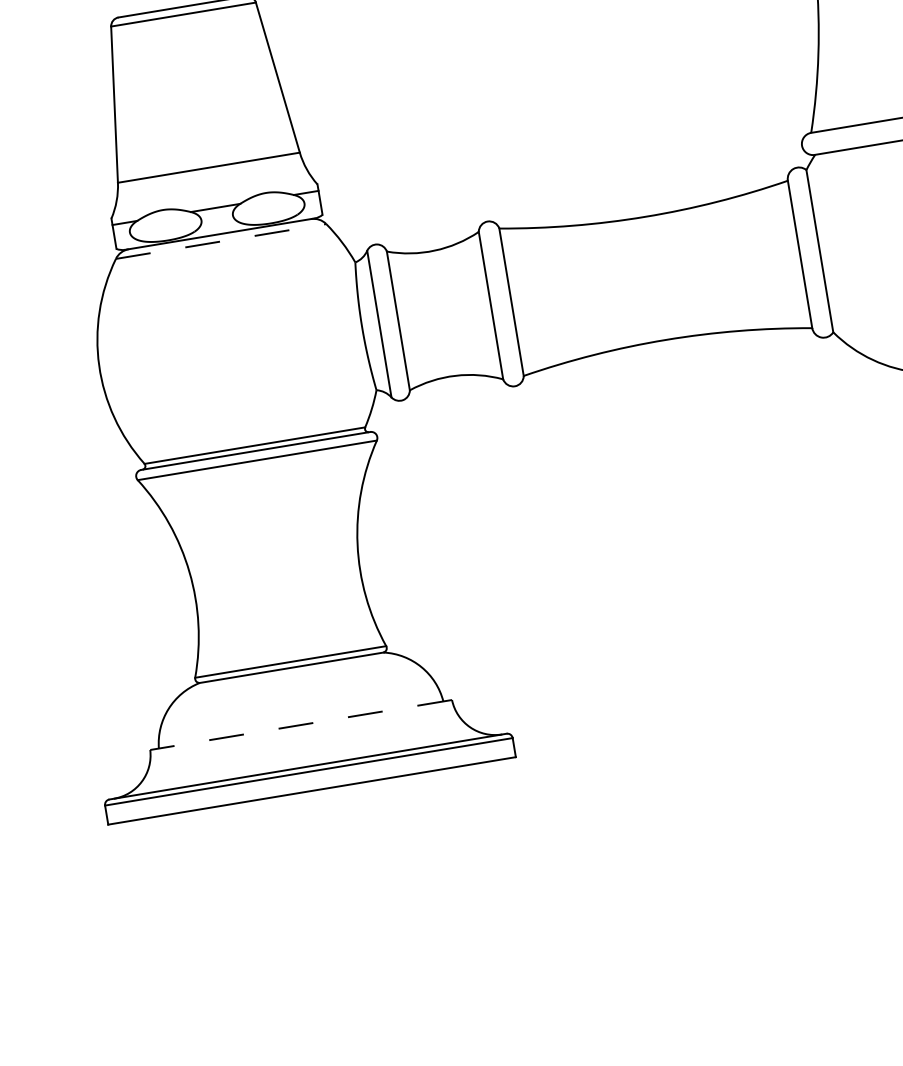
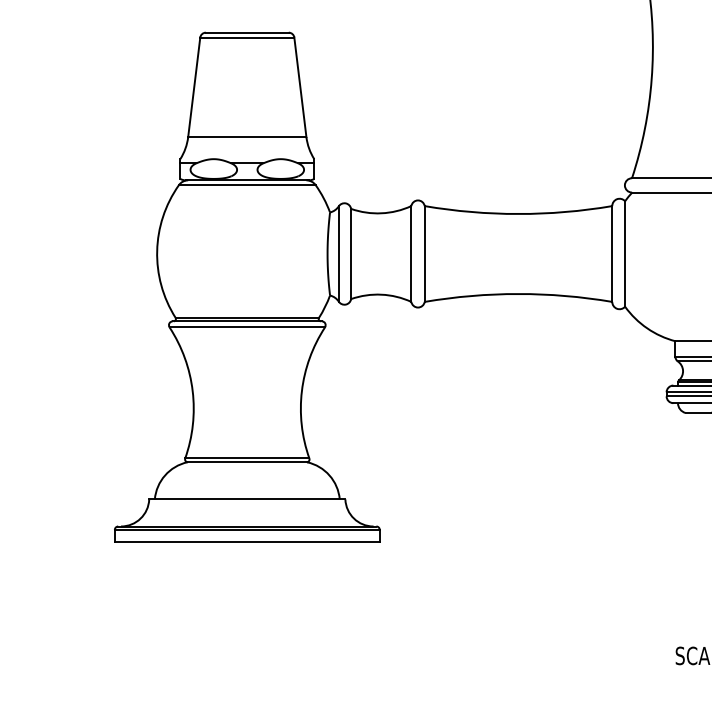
line: (221, 241) -> (247, 185), dashed -> solid
line: (299, 725) -> (246, 499), dashed -> solid

